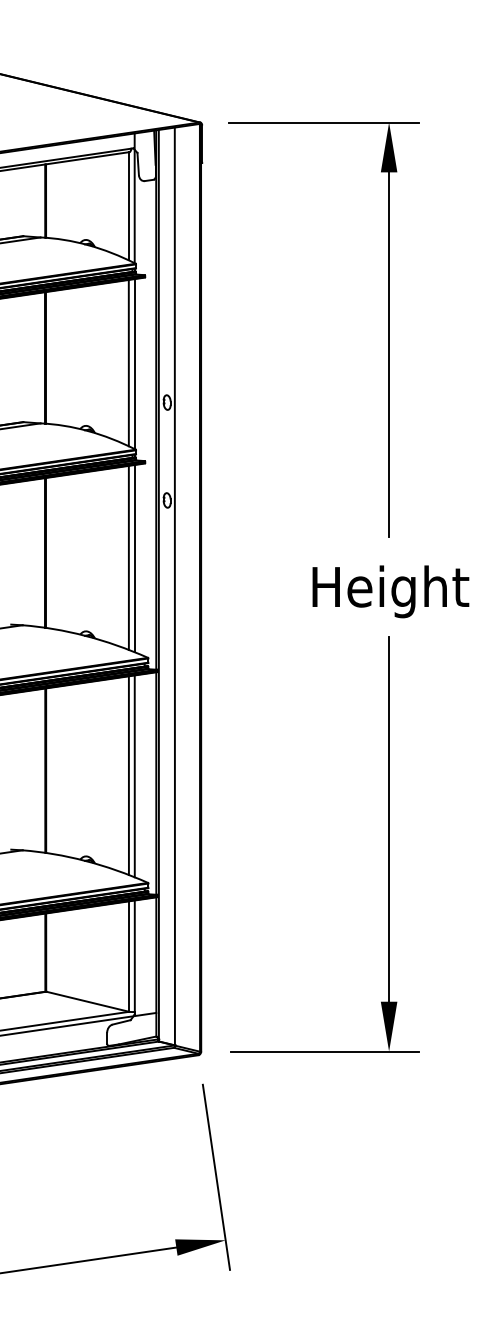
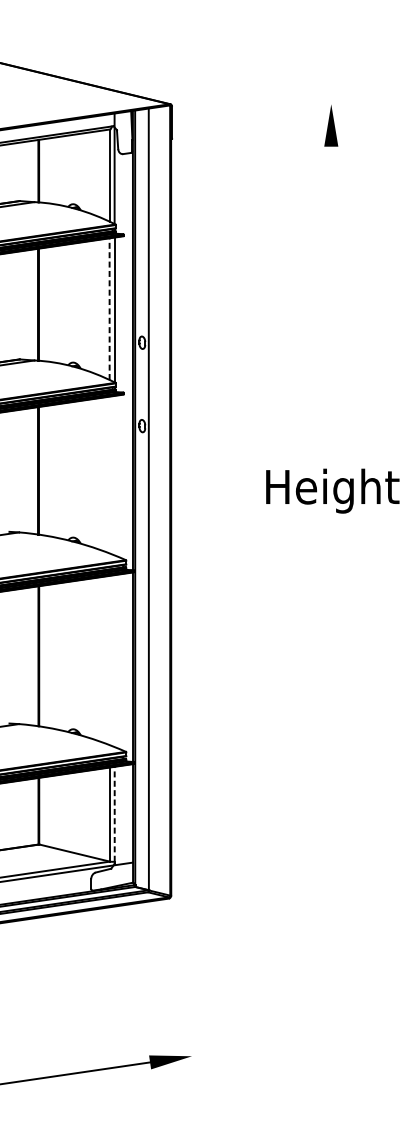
line: (323, 122) -> (275, 104), removed
line: (389, 354) -> (331, 301), removed
line: (128, 362) -> (109, 308), solid -> dashed
line: (128, 557) -> (109, 474), removed
line: (134, 558) -> (114, 475), removed
text: (390, 591) -> (332, 490), moved
line: (128, 775) -> (109, 660), removed
line: (134, 776) -> (114, 661), removed
part: (388, 844) -> (330, 719), removed
line: (134, 956) -> (114, 814), solid -> dashed
line: (216, 1176) -> (184, 1001), removed

